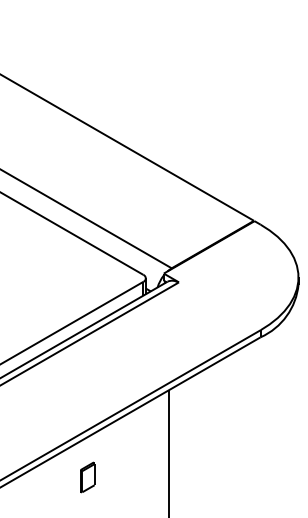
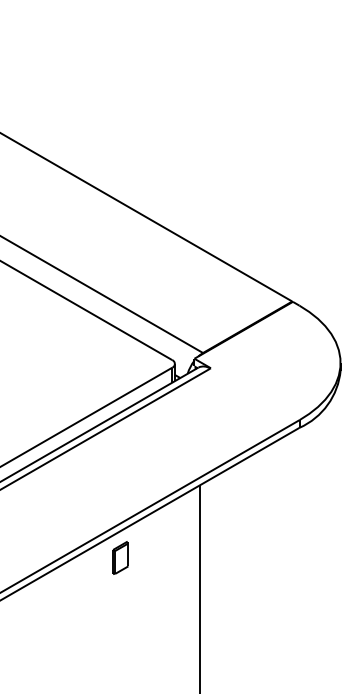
part: (87, 477) -> (120, 557), moved

